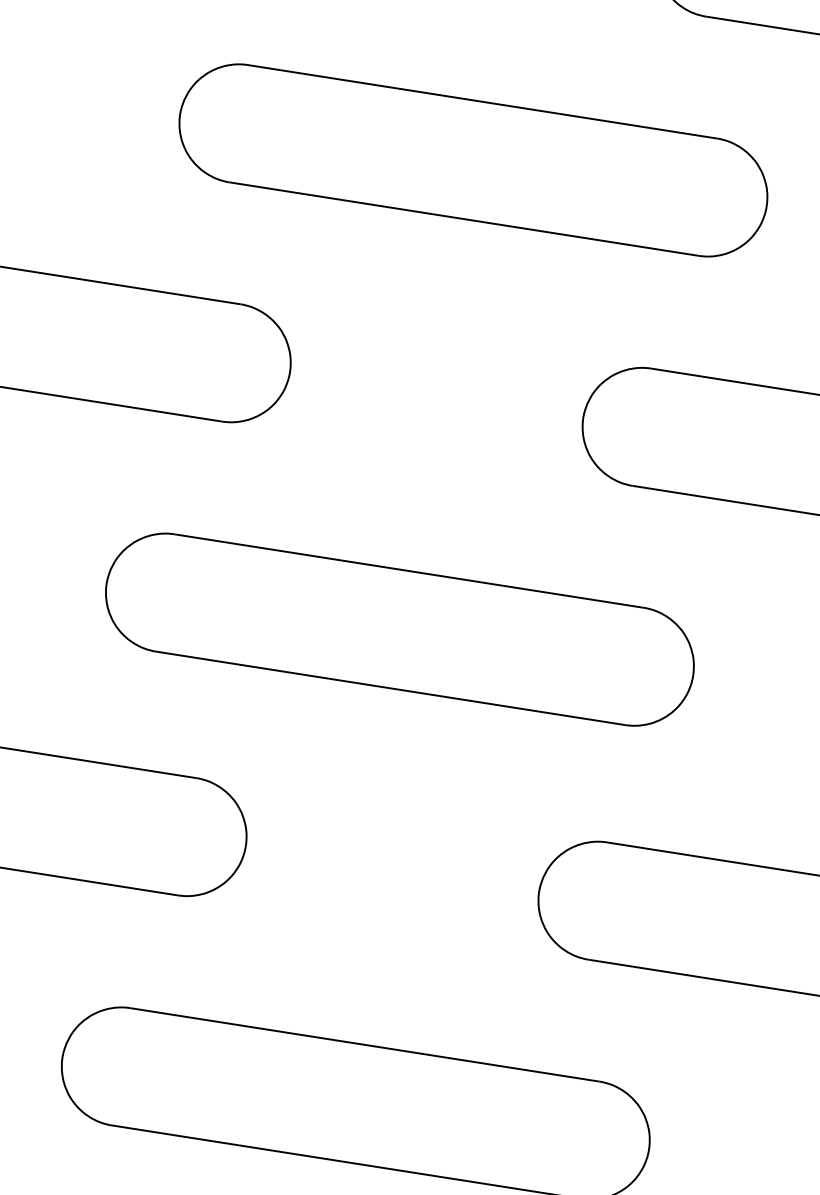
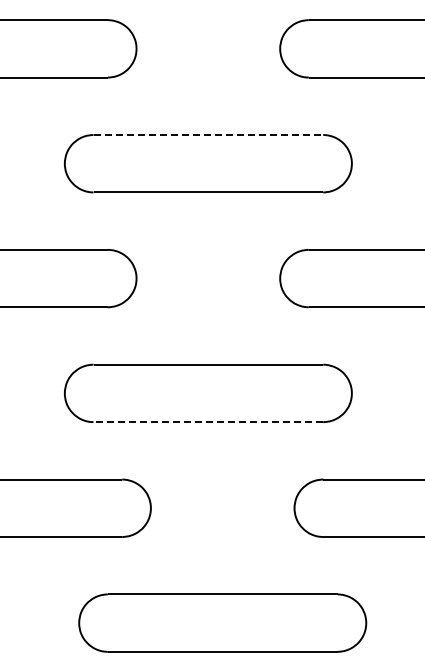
line: (482, 102) -> (208, 135), solid -> dashed
line: (390, 689) -> (208, 422), solid -> dashed

